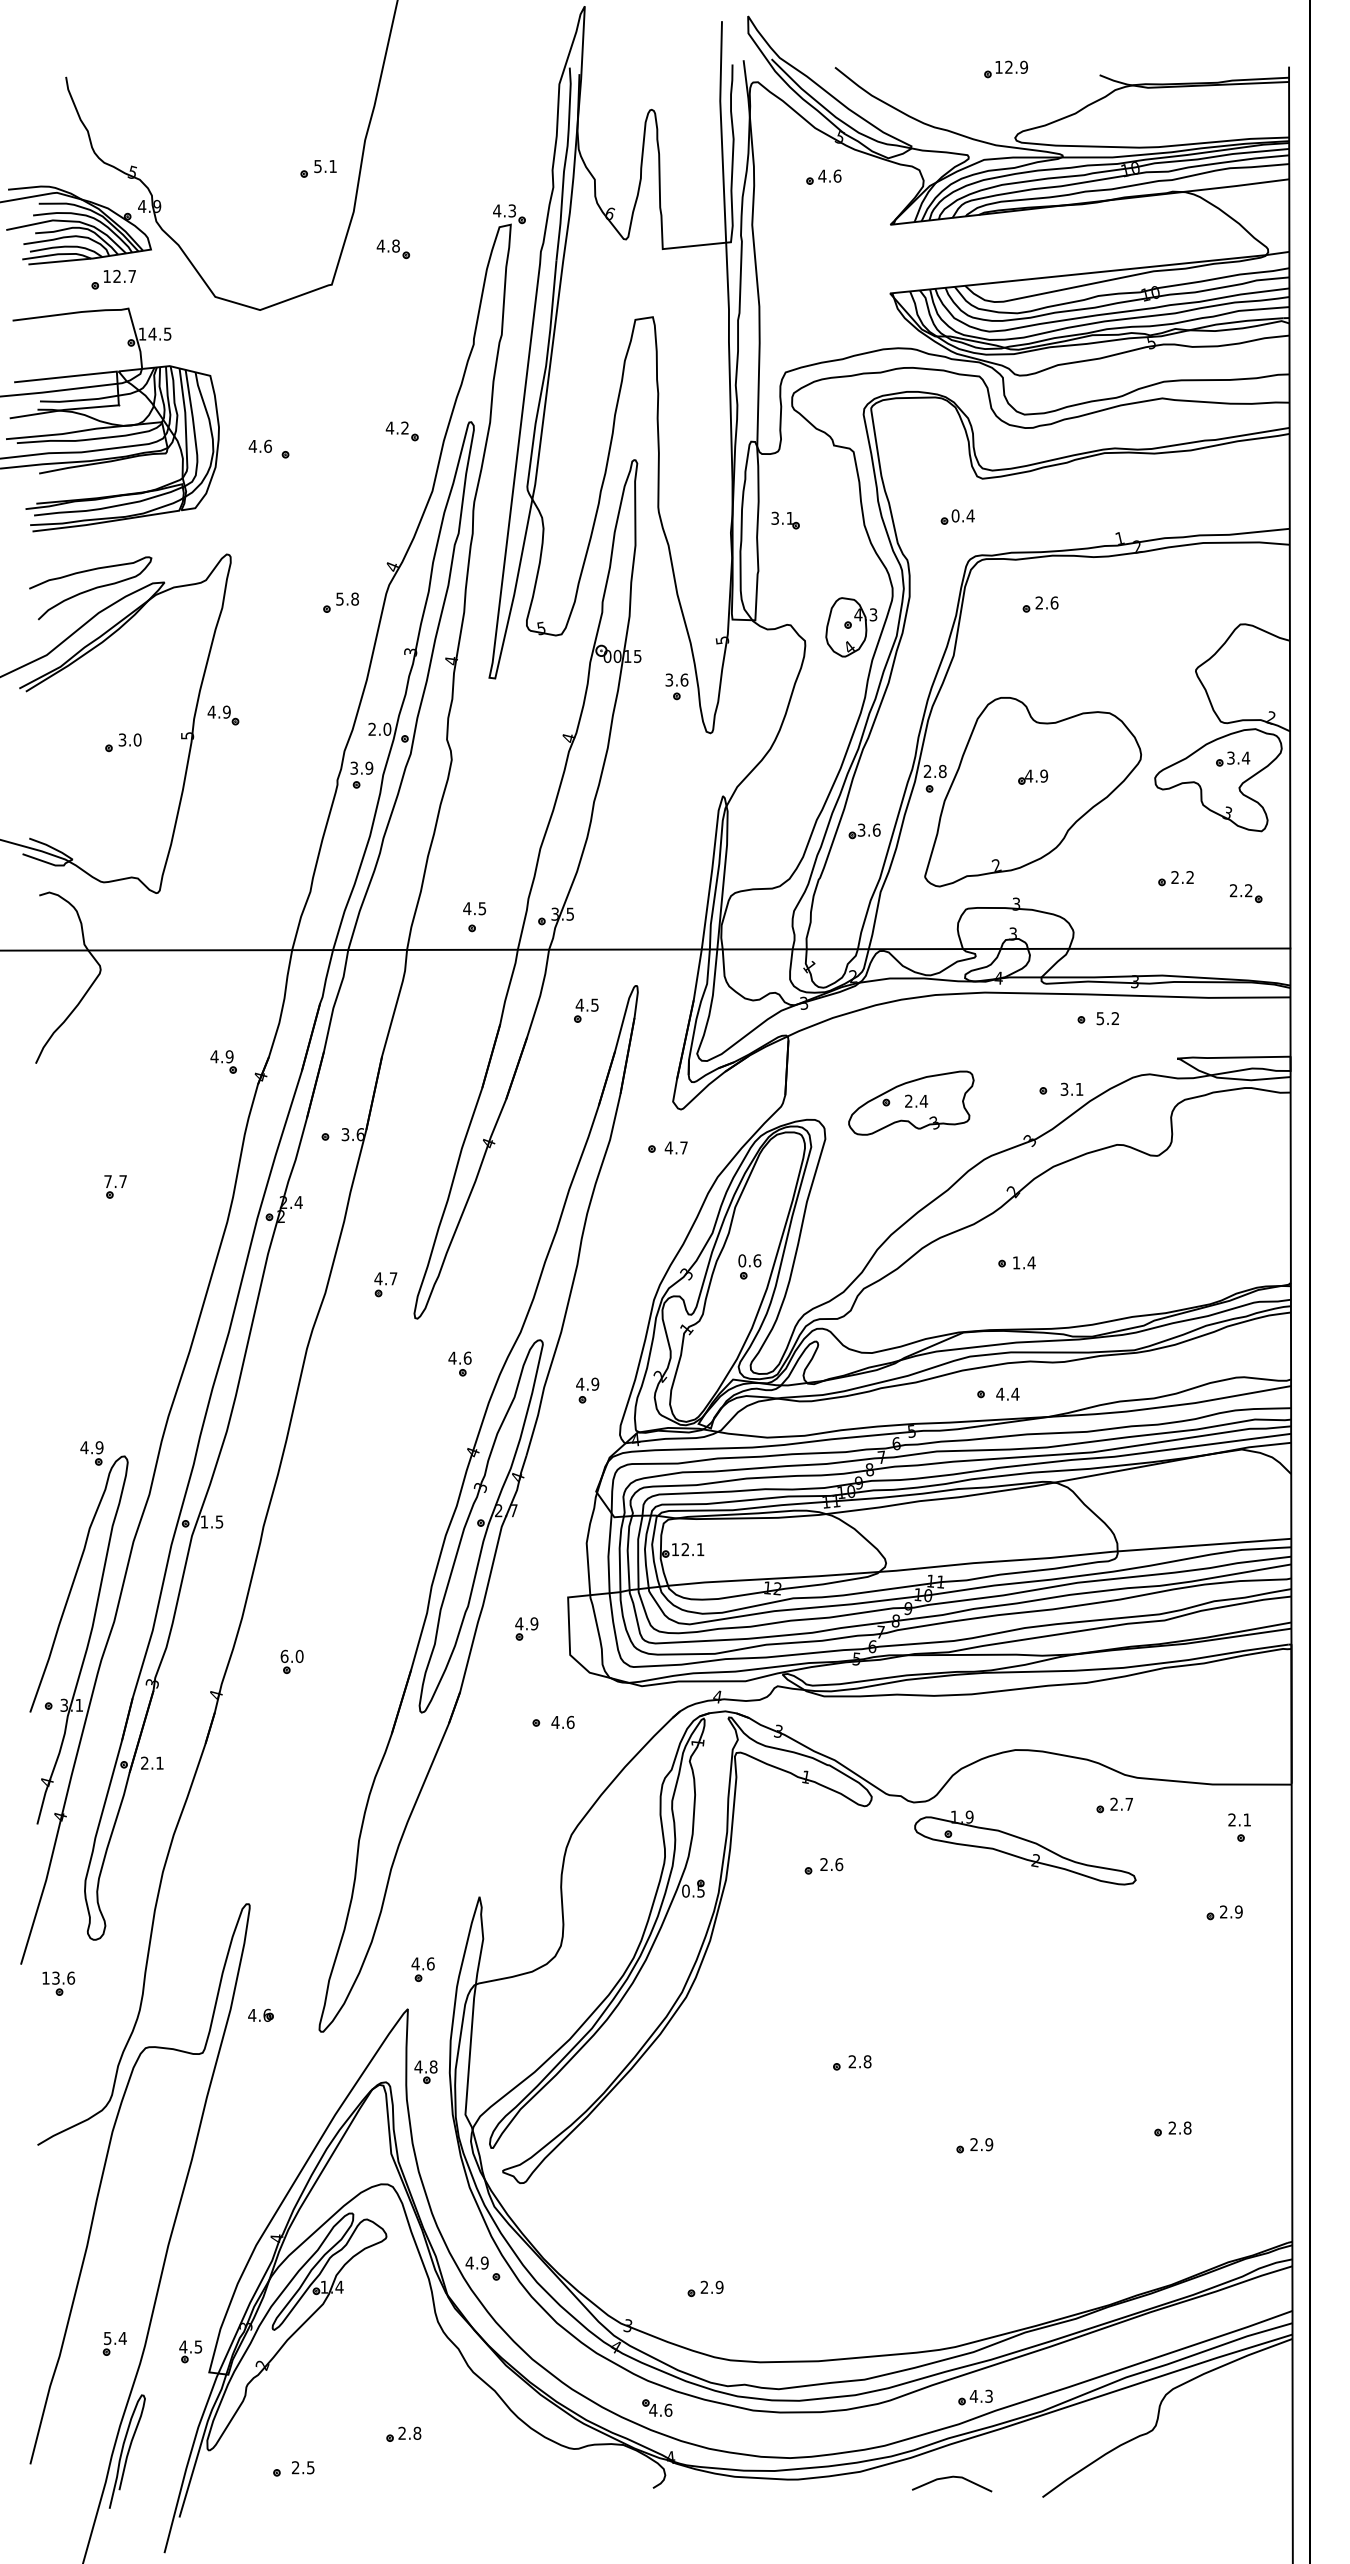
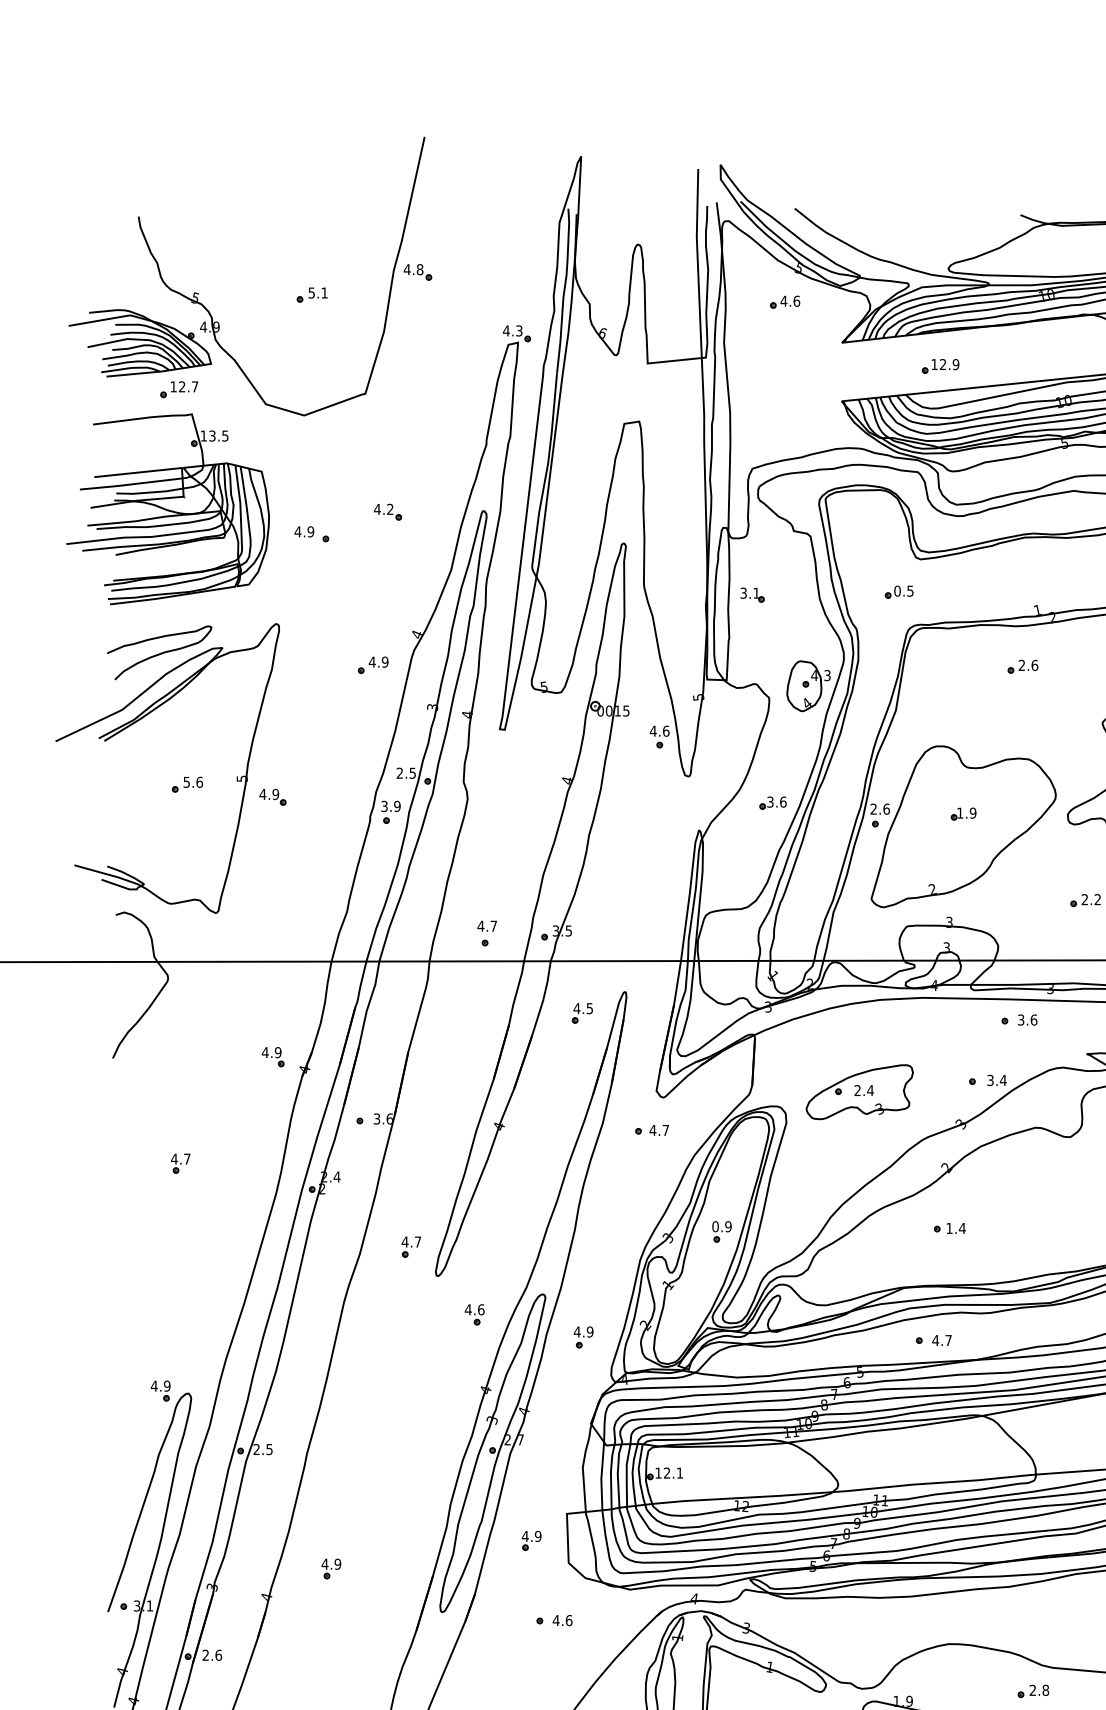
part: (1005, 69) -> (940, 366), moved
part: (318, 168) -> (312, 294), moved
part: (393, 249) -> (417, 272), moved
text: (152, 333) -> (212, 435), 14.5 -> 13.5
part: (401, 431) -> (387, 512), moved
text: (267, 445) -> (310, 531), 4.6 -> 4.9
text: (970, 515) -> (910, 590), 0.4 -> 0.5
text: (346, 598) -> (377, 661), 5.8 -> 4.9
part: (1040, 604) -> (1022, 666), moved
text: (669, 679) -> (653, 730), 3.6 -> 4.6
part: (223, 715) -> (272, 797), moved
text: (387, 728) -> (412, 772), 2.0 -> 2.5
text: (130, 739) -> (193, 781), 3.0 -> 5.6
text: (942, 770) -> (886, 808), 2.8 -> 2.6
text: (1029, 775) -> (960, 812), 4.9 -> 1.9
part: (864, 831) -> (772, 803), moved
text: (482, 908) -> (493, 926), 4.5 -> 4.7
text: (1108, 1018) -> (1028, 1019), 5.2 -> 3.6
text: (1079, 1089) -> (1003, 1080), 3.1 -> 3.4
text: (107, 1181) -> (173, 1159), 7.7 -> 4.7
text: (757, 1260) -> (728, 1226), 0.6 -> 0.9
text: (1015, 1393) -> (948, 1339), 4.4 -> 4.7
text: (203, 1521) -> (255, 1449), 1.5 -> 2.5
text: (291, 1656) -> (330, 1564), 6.0 -> 4.9
text: (159, 1762) -> (218, 1654), 2.1 -> 2.6
text: (1129, 1803) -> (1045, 1689), 2.7 -> 2.8

